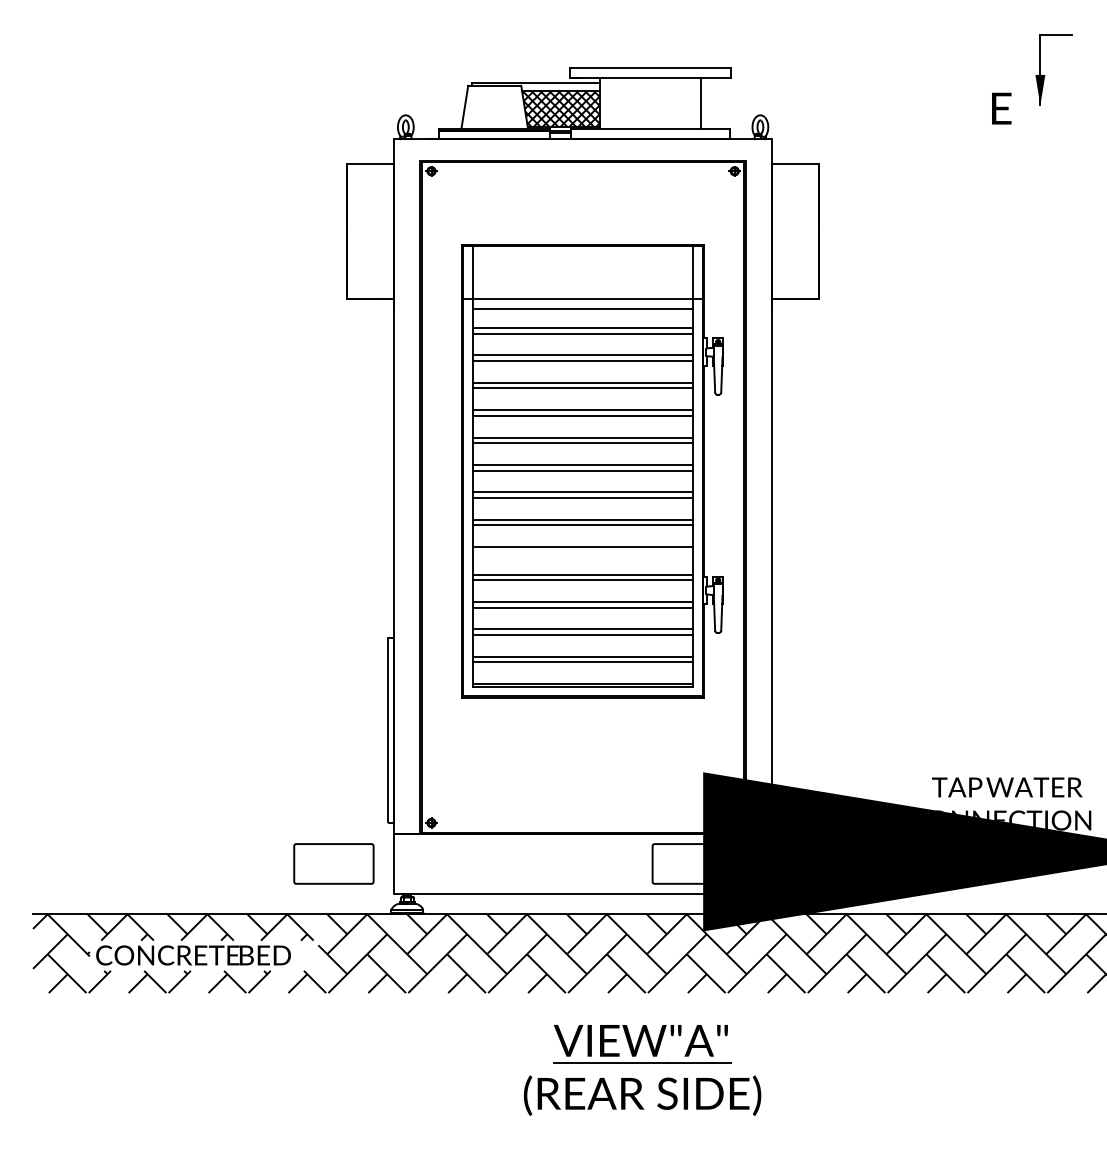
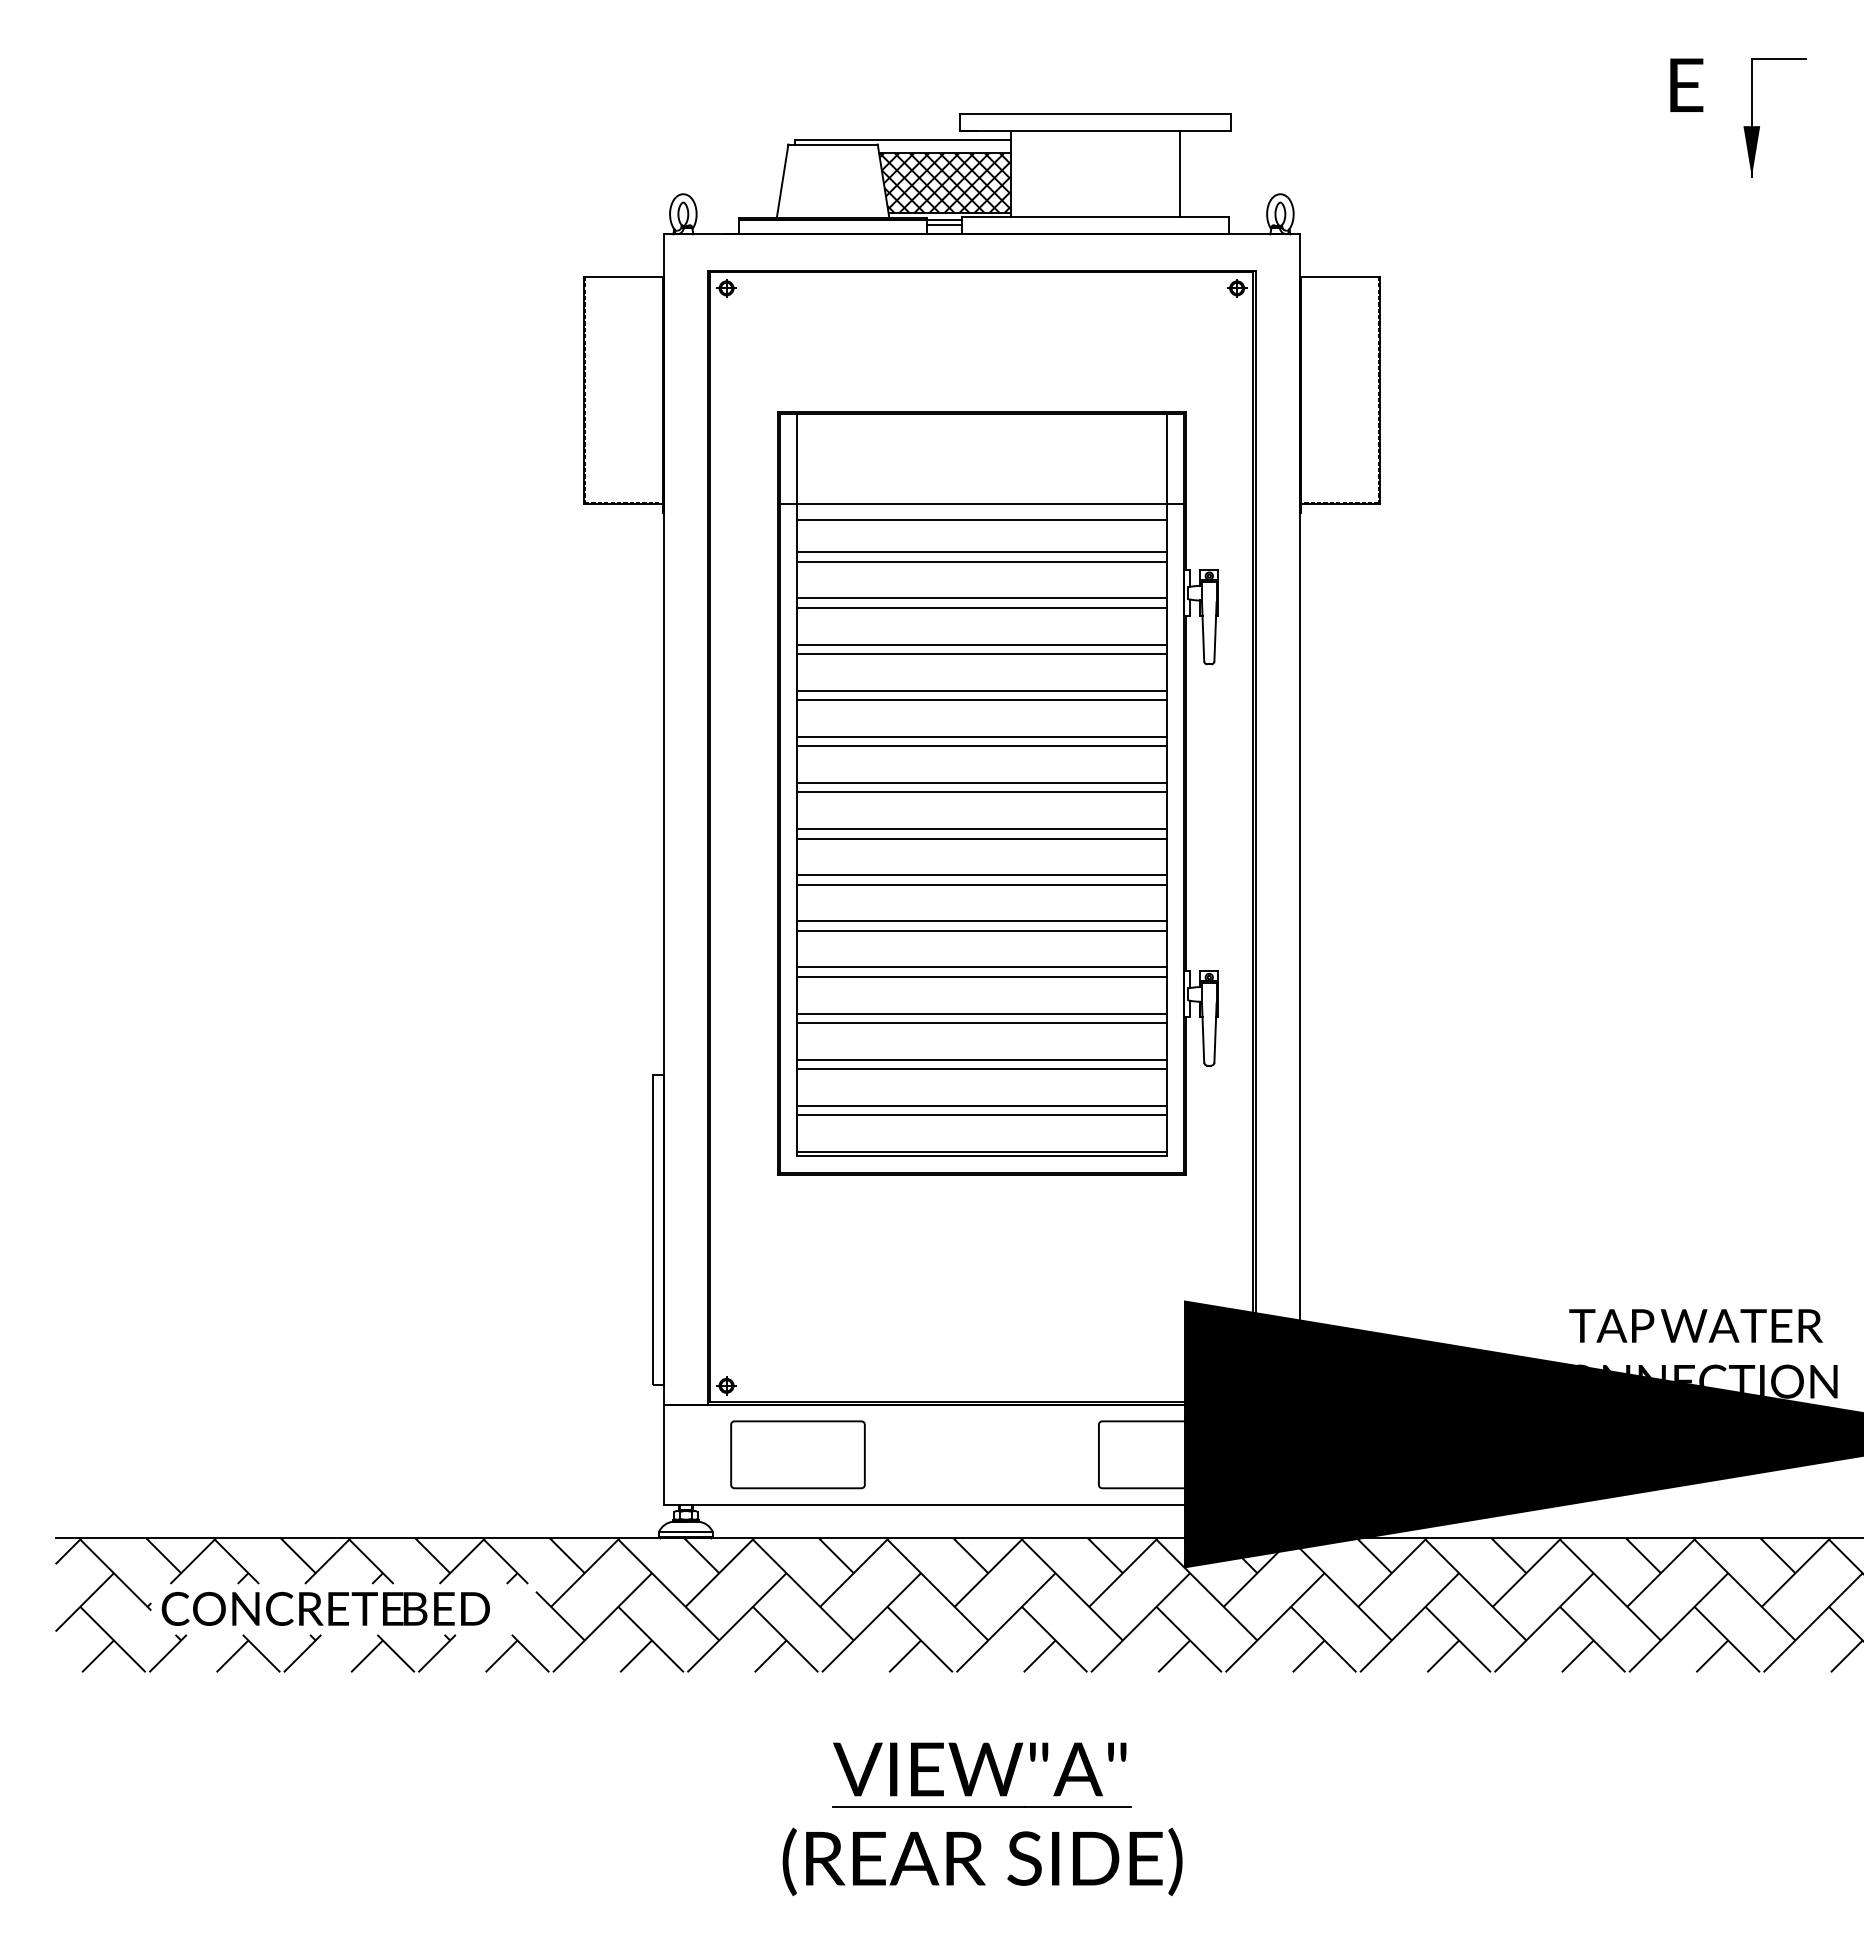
text: (1001, 108) -> (1686, 85), moved
line: (583, 552) -> (982, 930), added
part: (333, 863) -> (797, 1454), moved
part: (642, 1063) -> (982, 1807), moved

